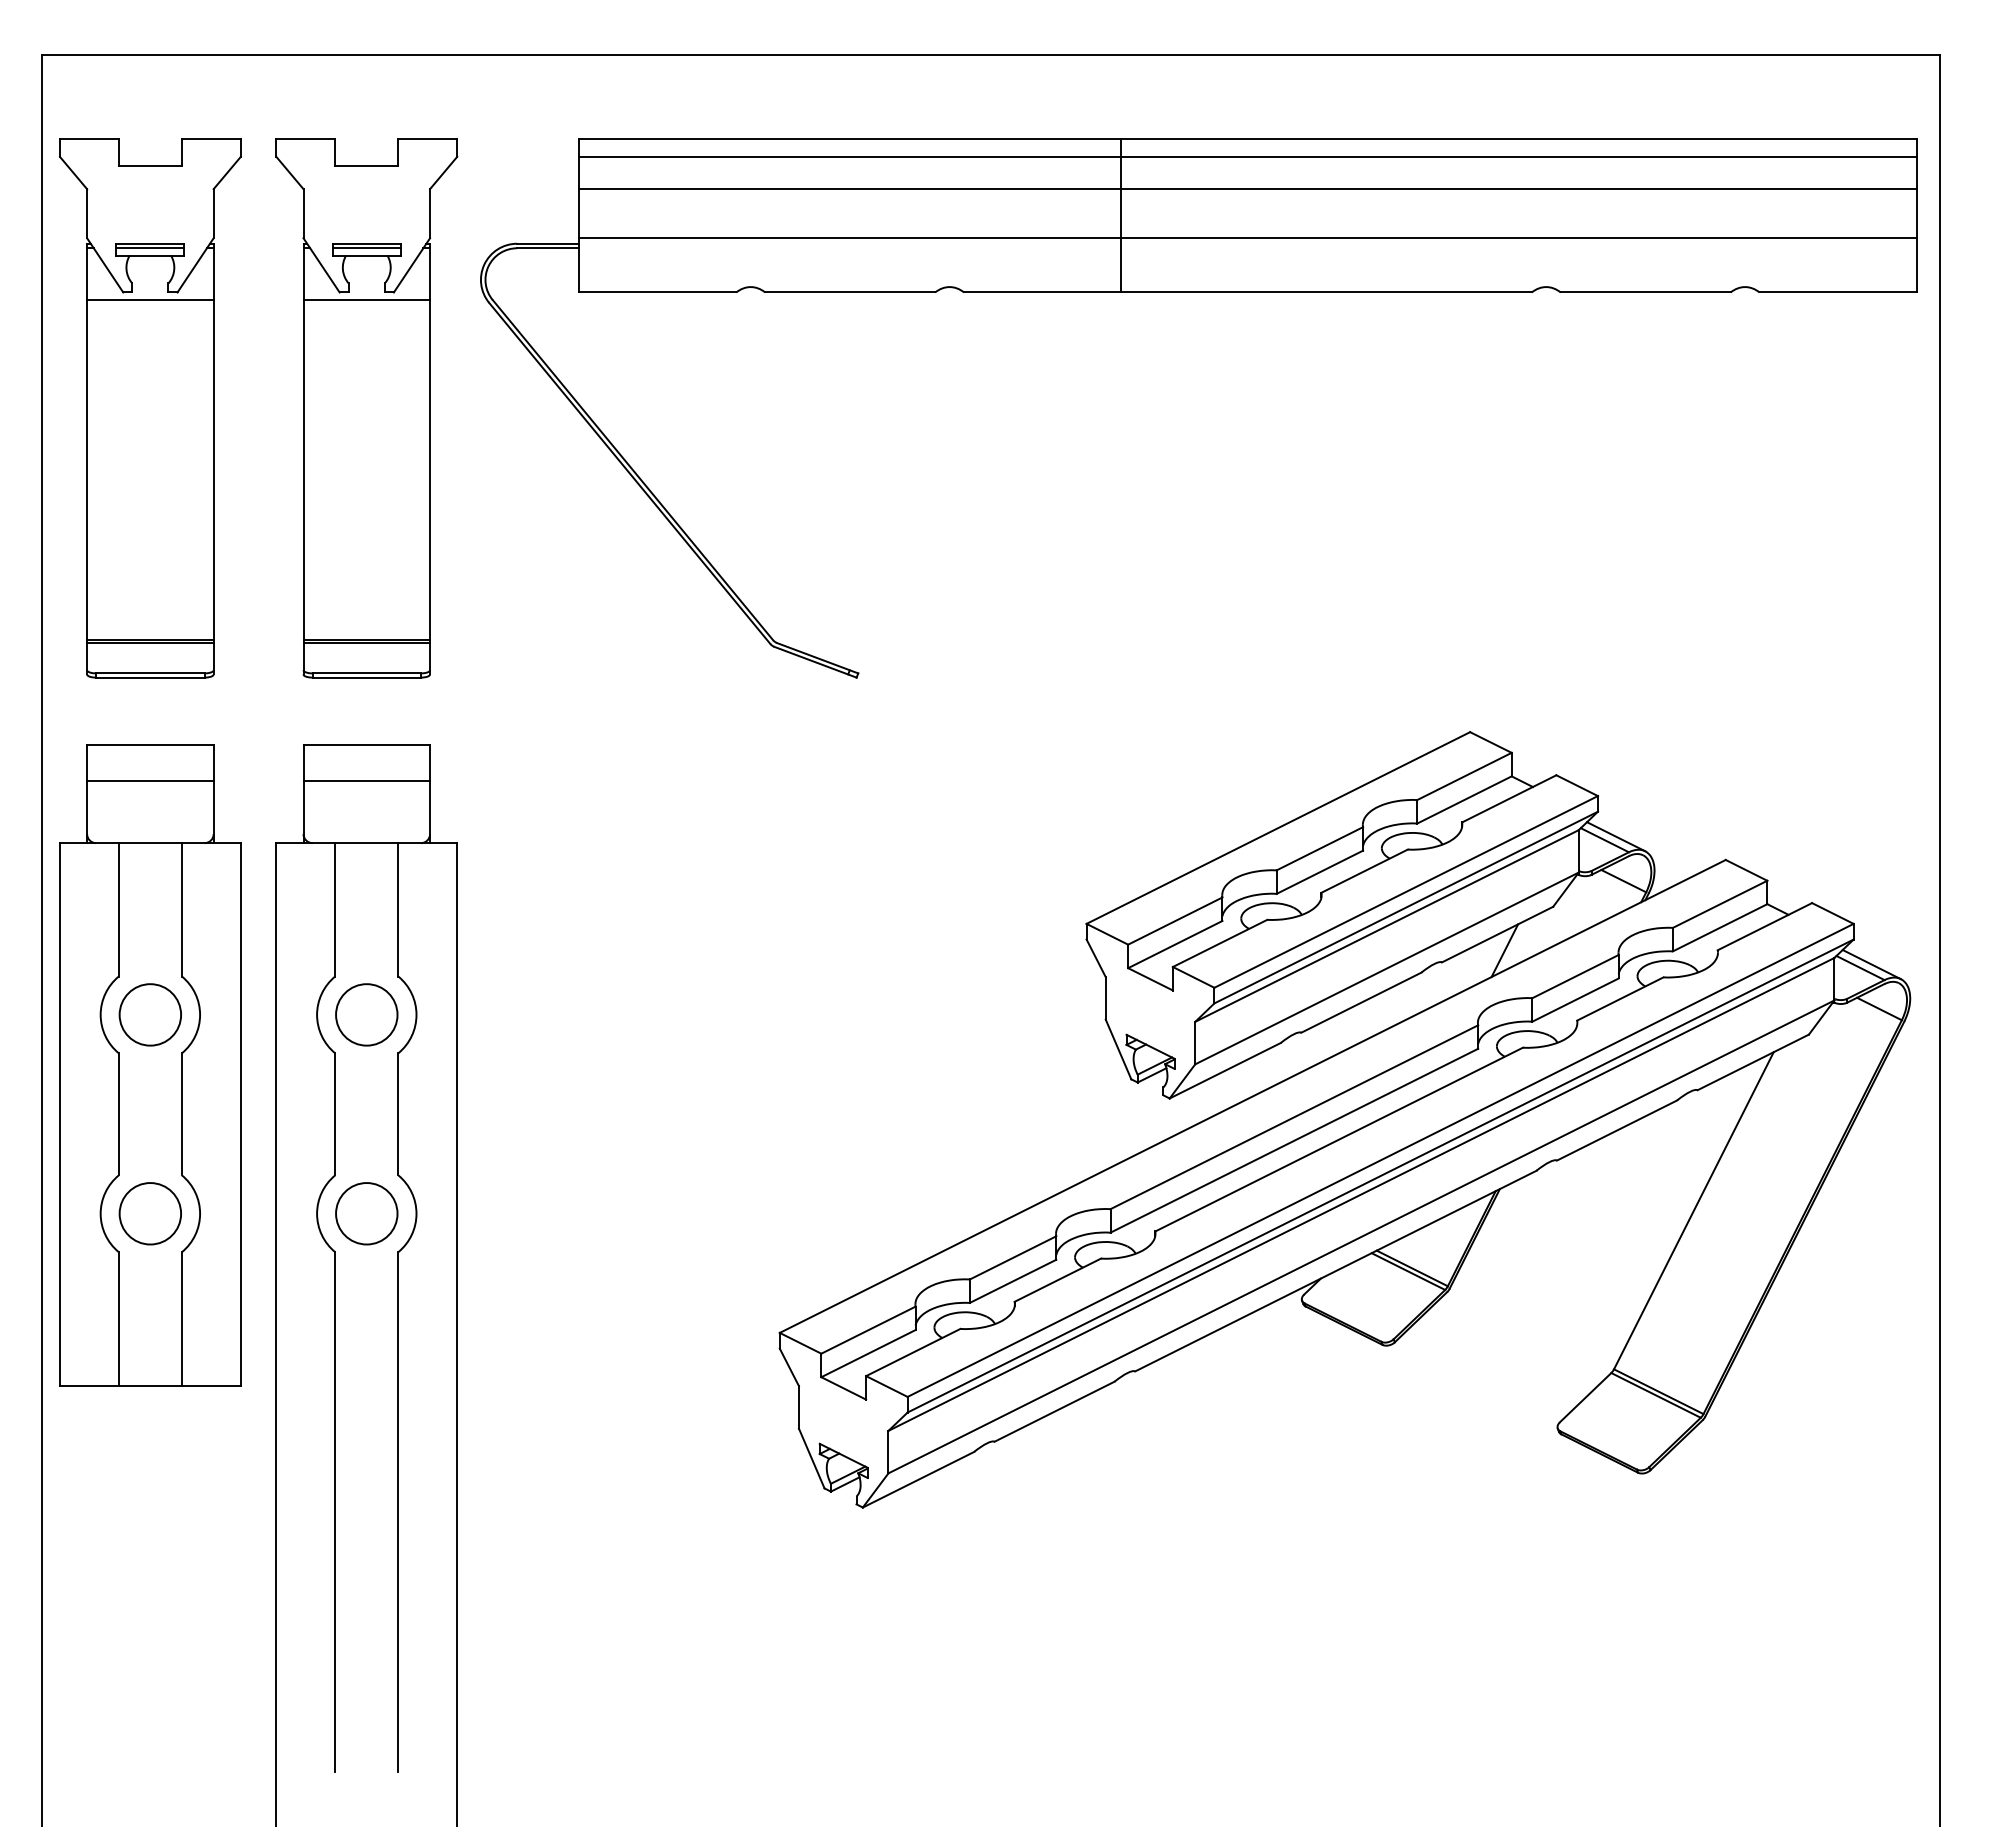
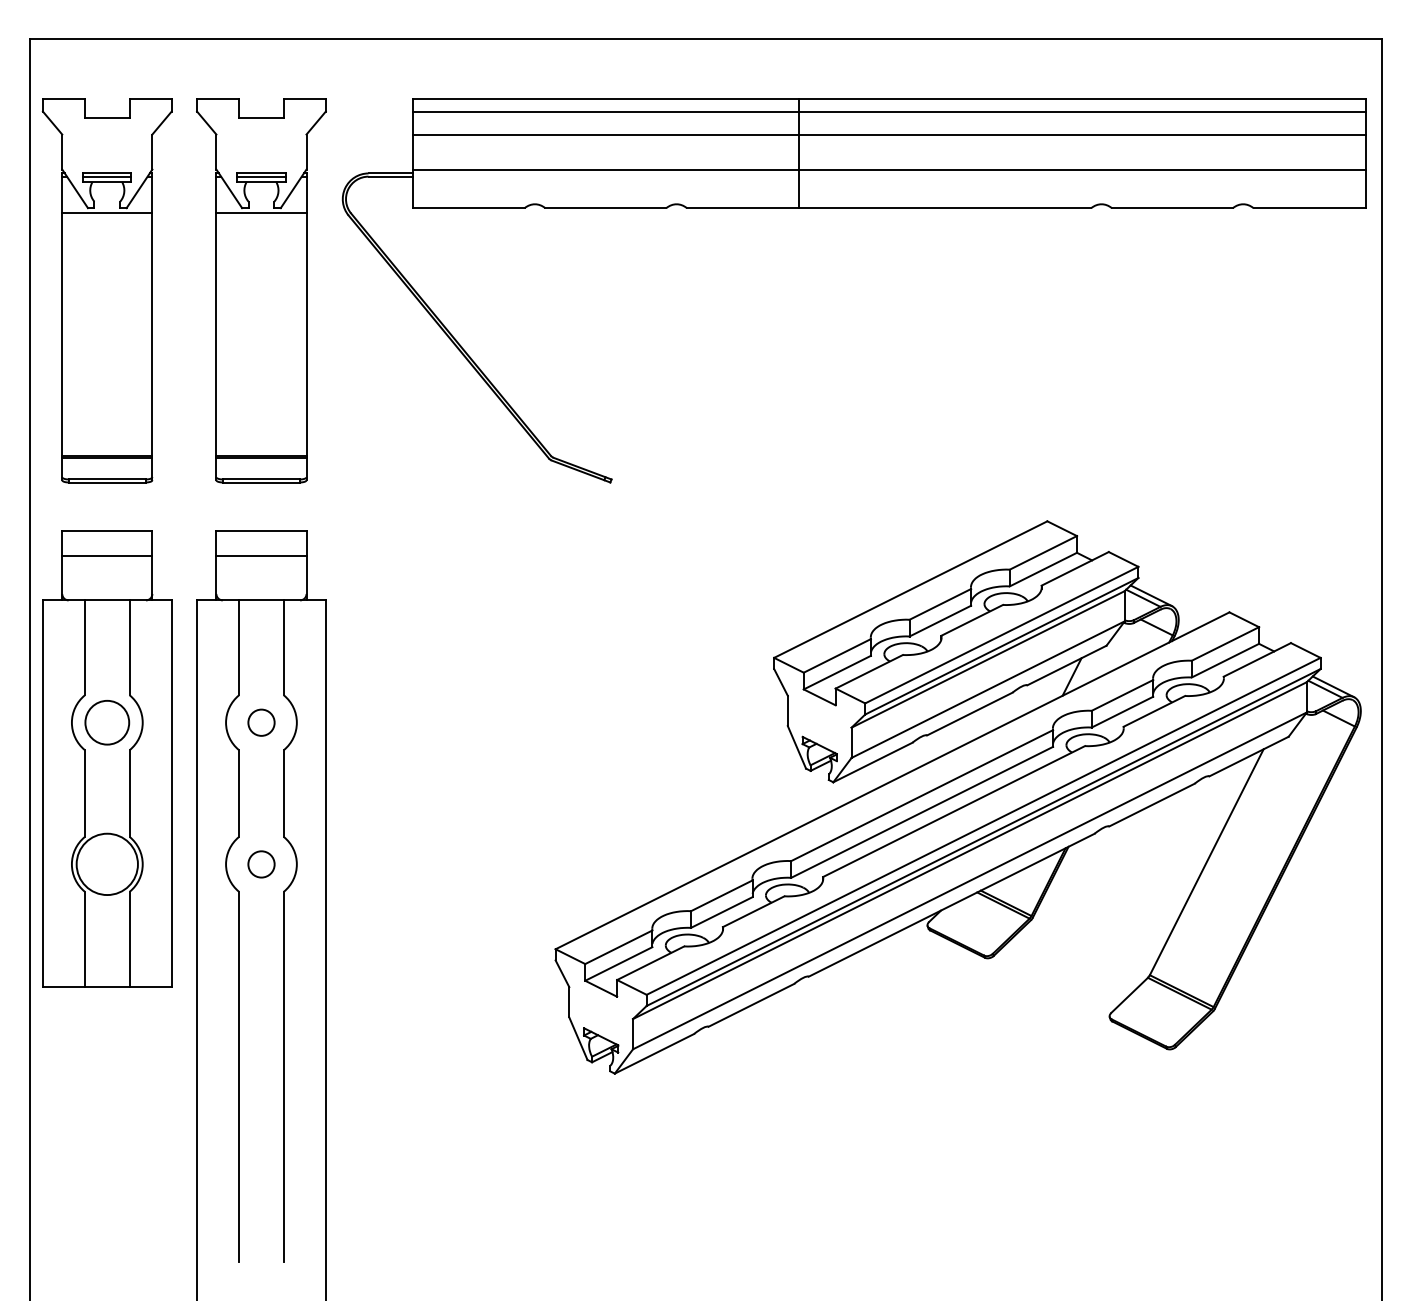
circle: (366, 1014) -> (261, 722), size x0.6
circle: (150, 1213) -> (107, 864), size x1.4
circle: (366, 1213) -> (261, 864), size x0.6

